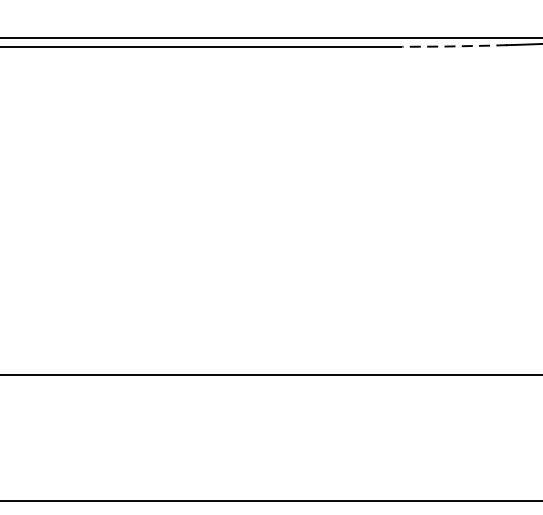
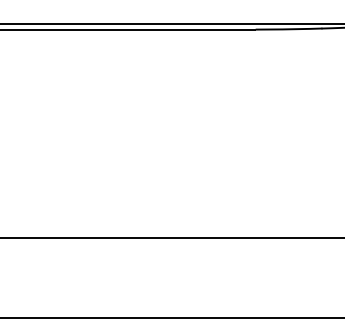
line: (454, 46) -> (288, 29), dashed -> solid

